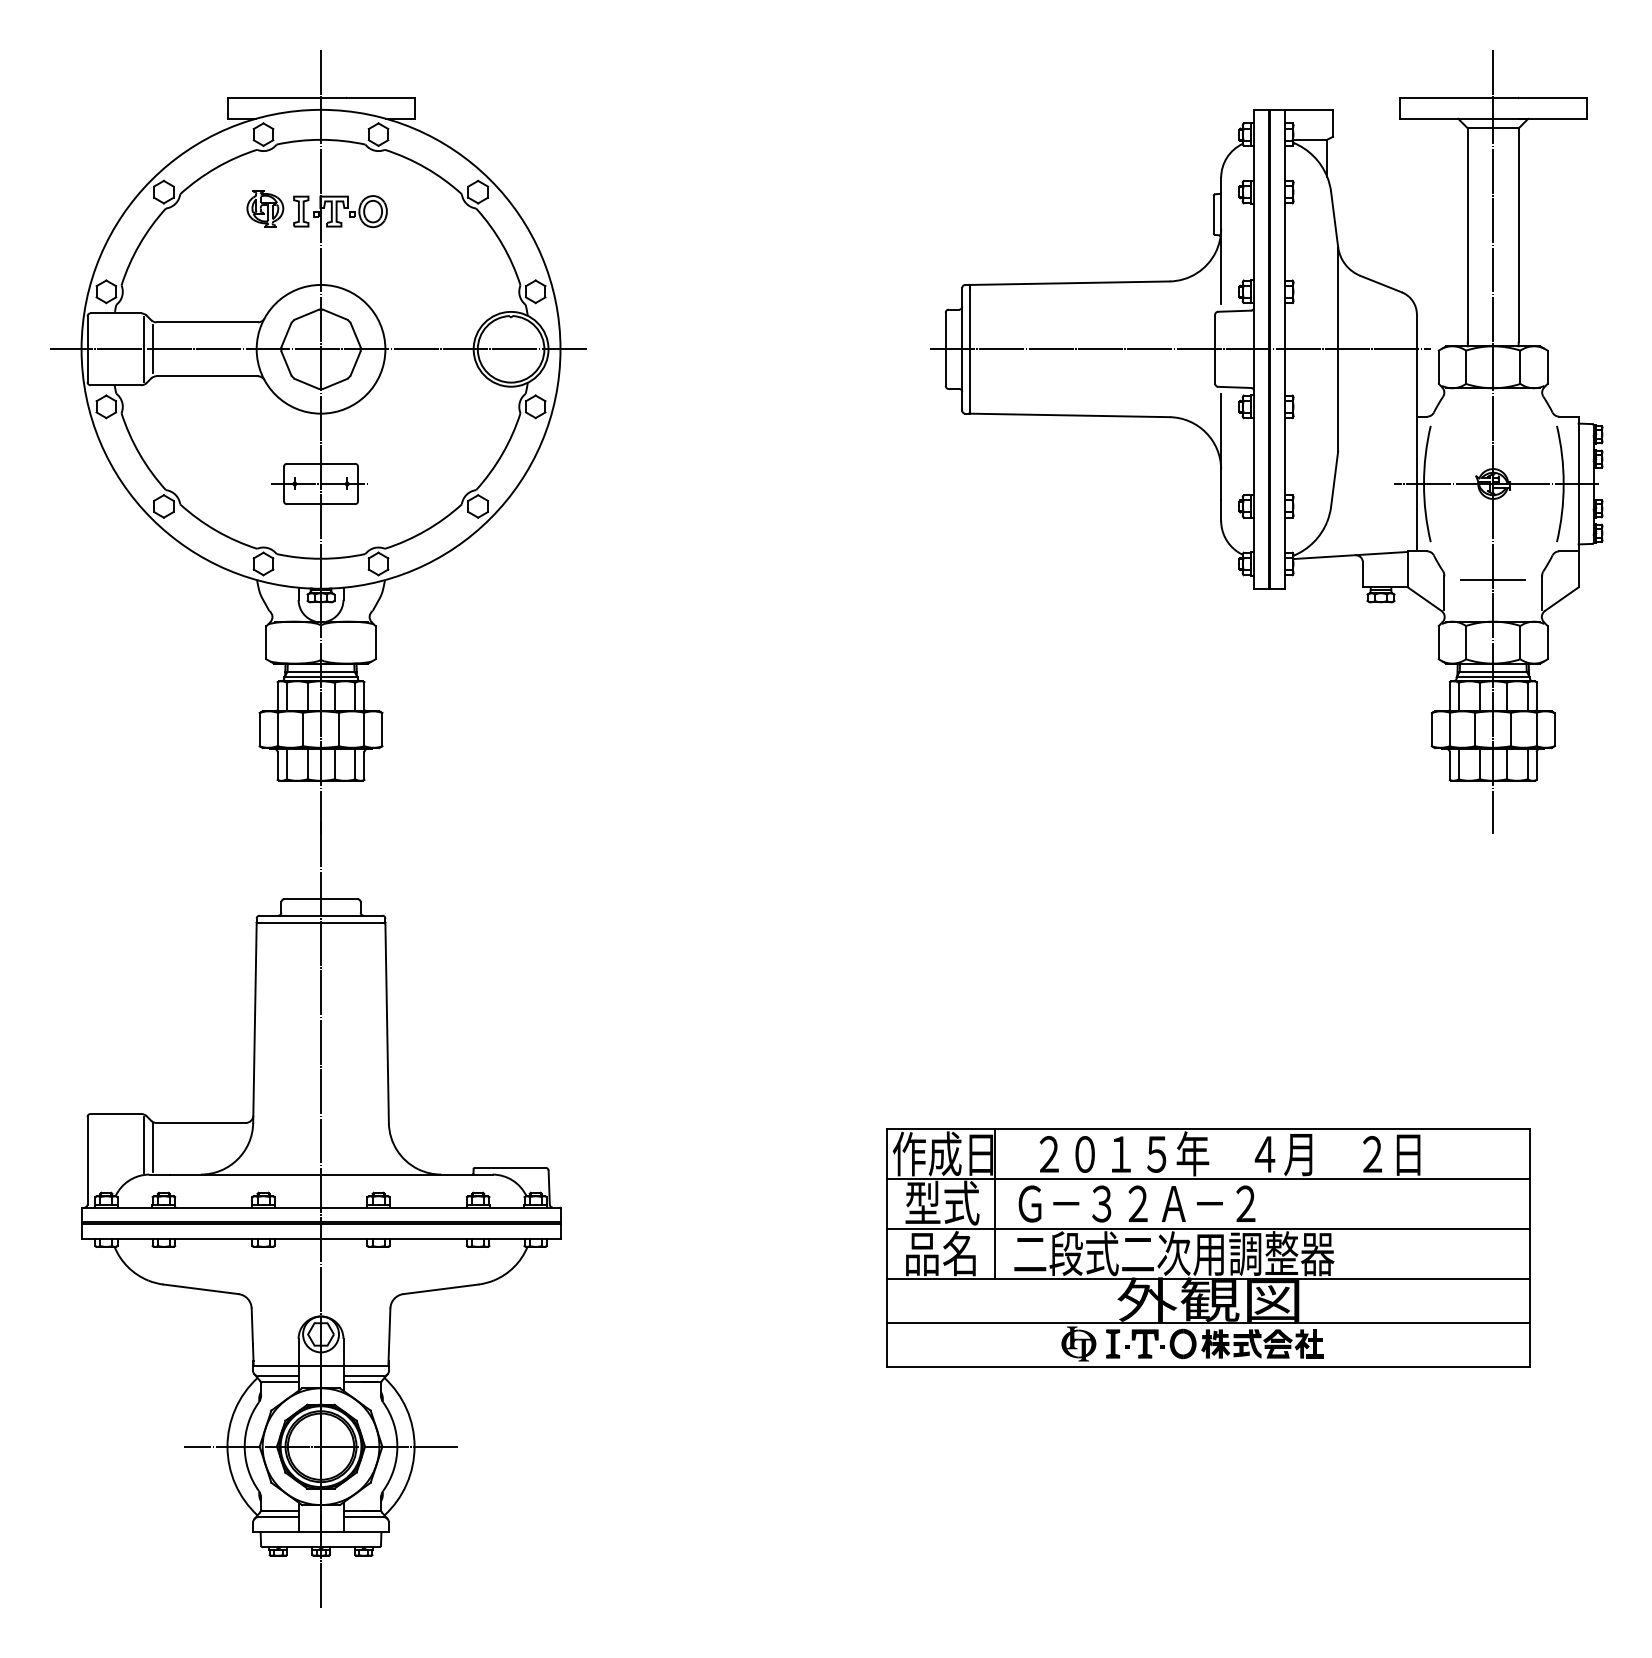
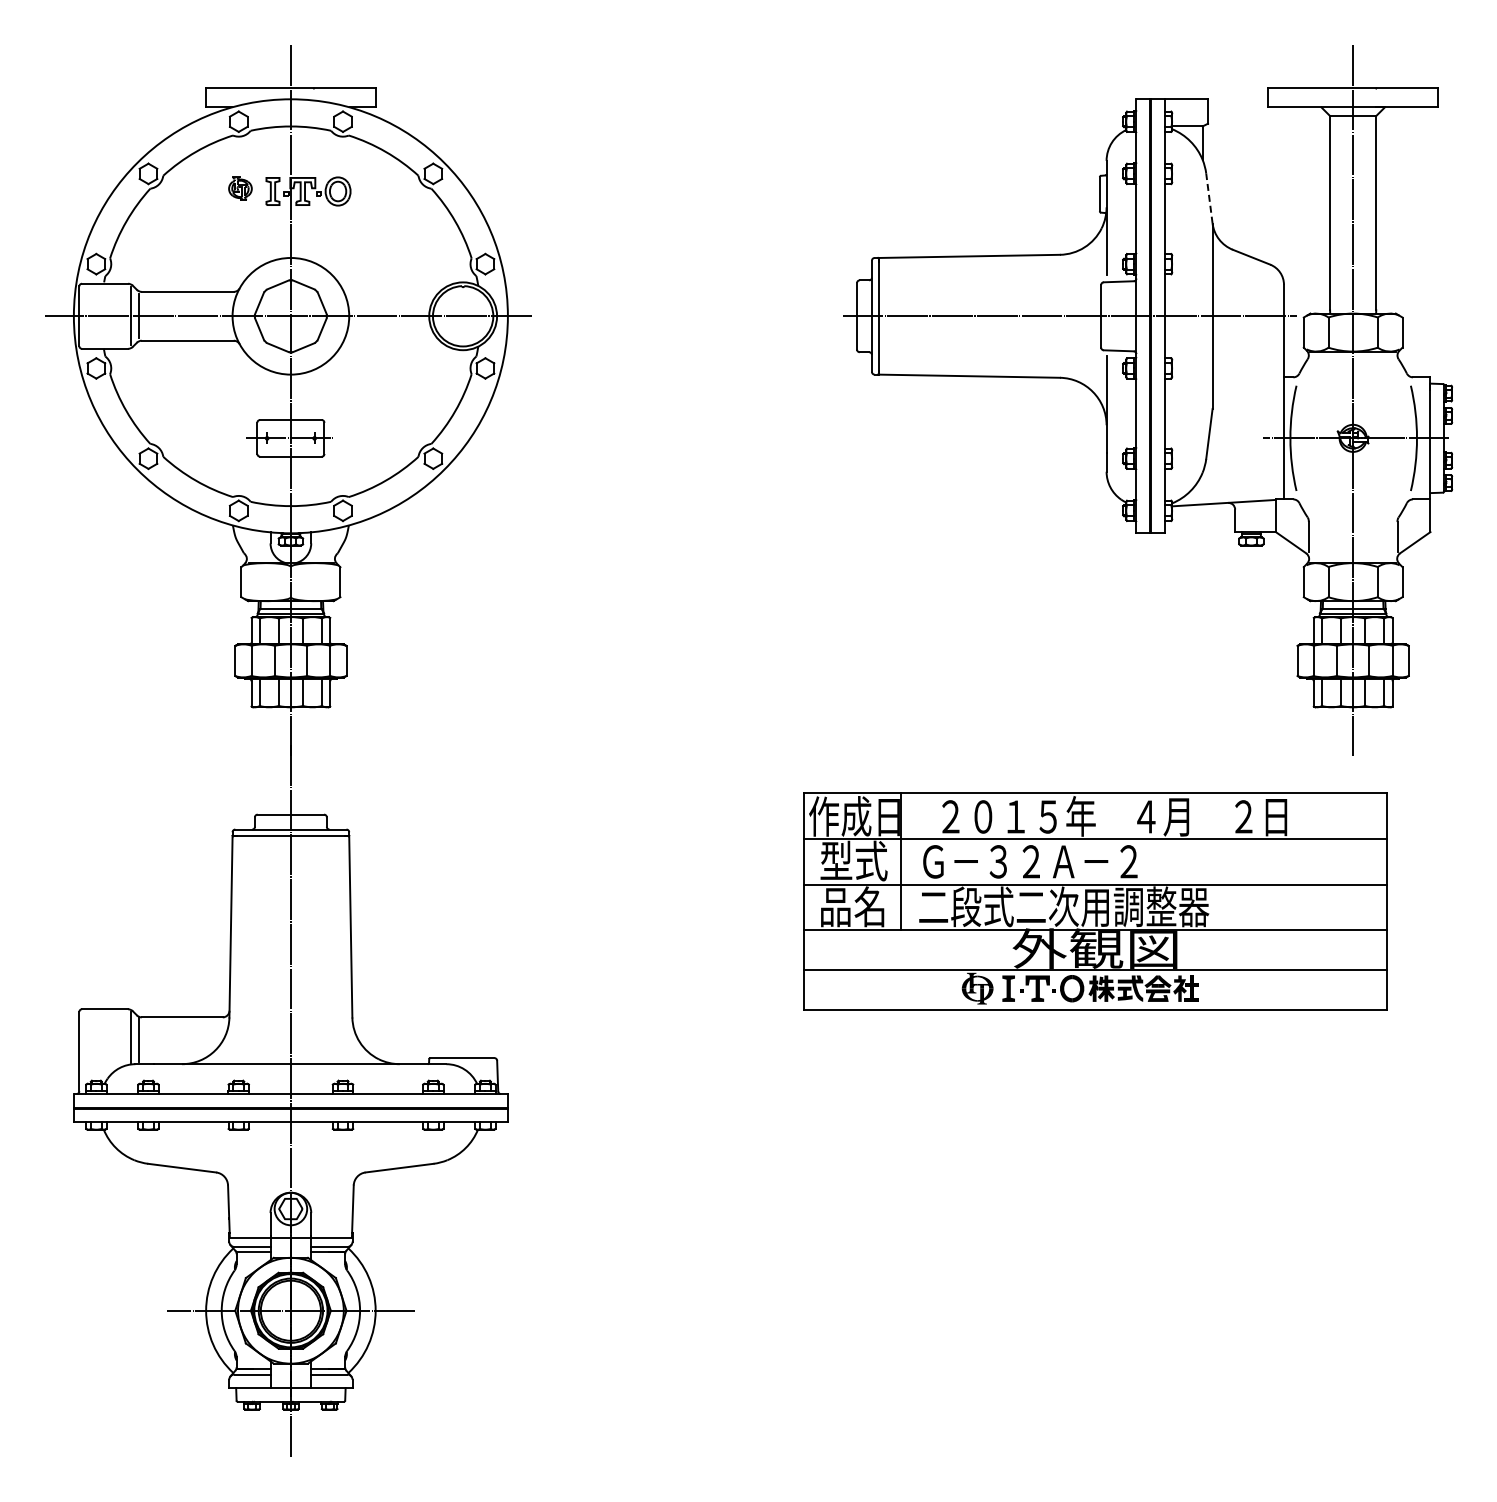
part: (265, 208) -> (240, 188), size x0.7
line: (1334, 219) -> (1209, 198), solid -> dashed
line: (1493, 580) -> (1353, 525), removed
part: (1208, 1247) -> (1095, 901), moved

